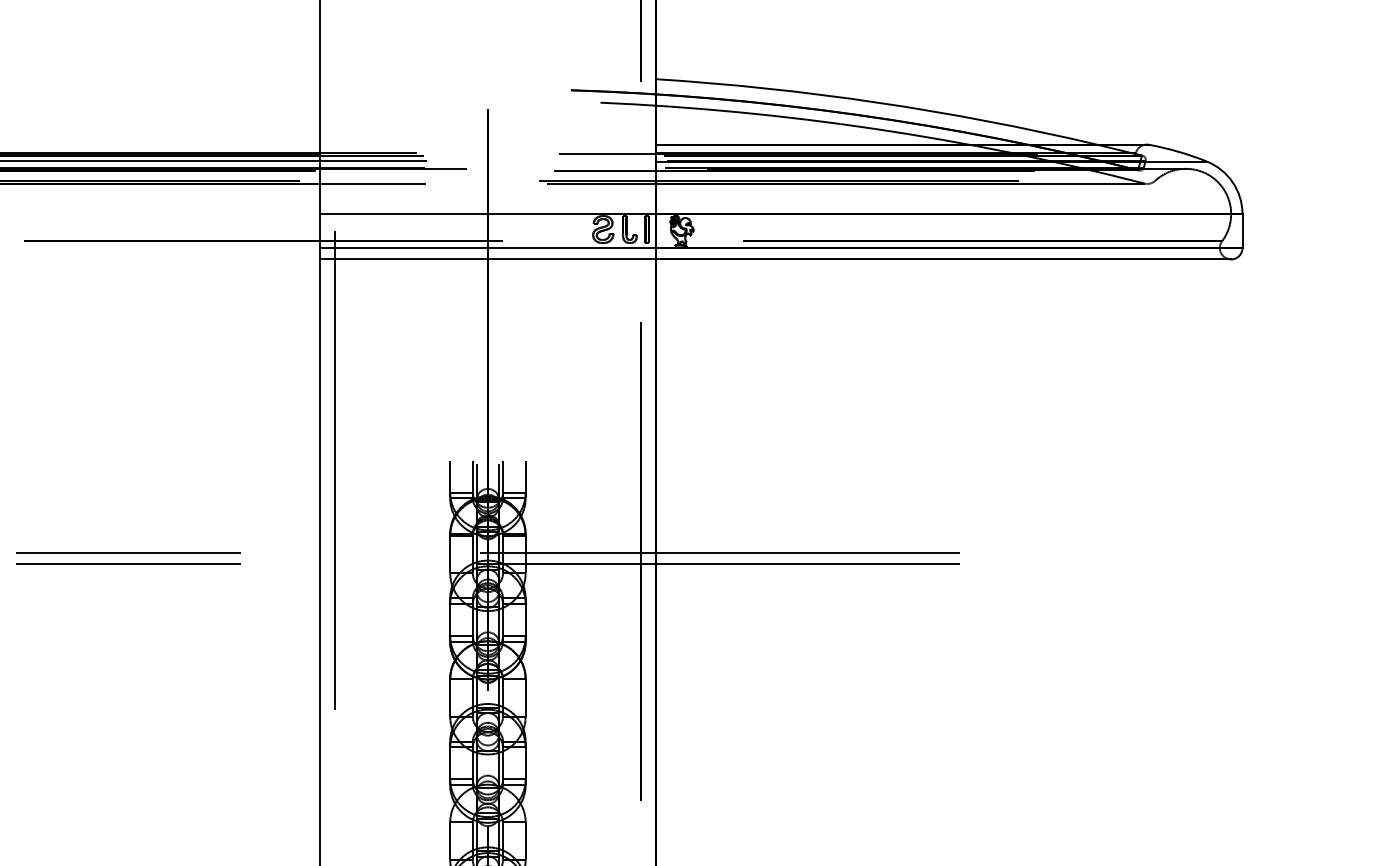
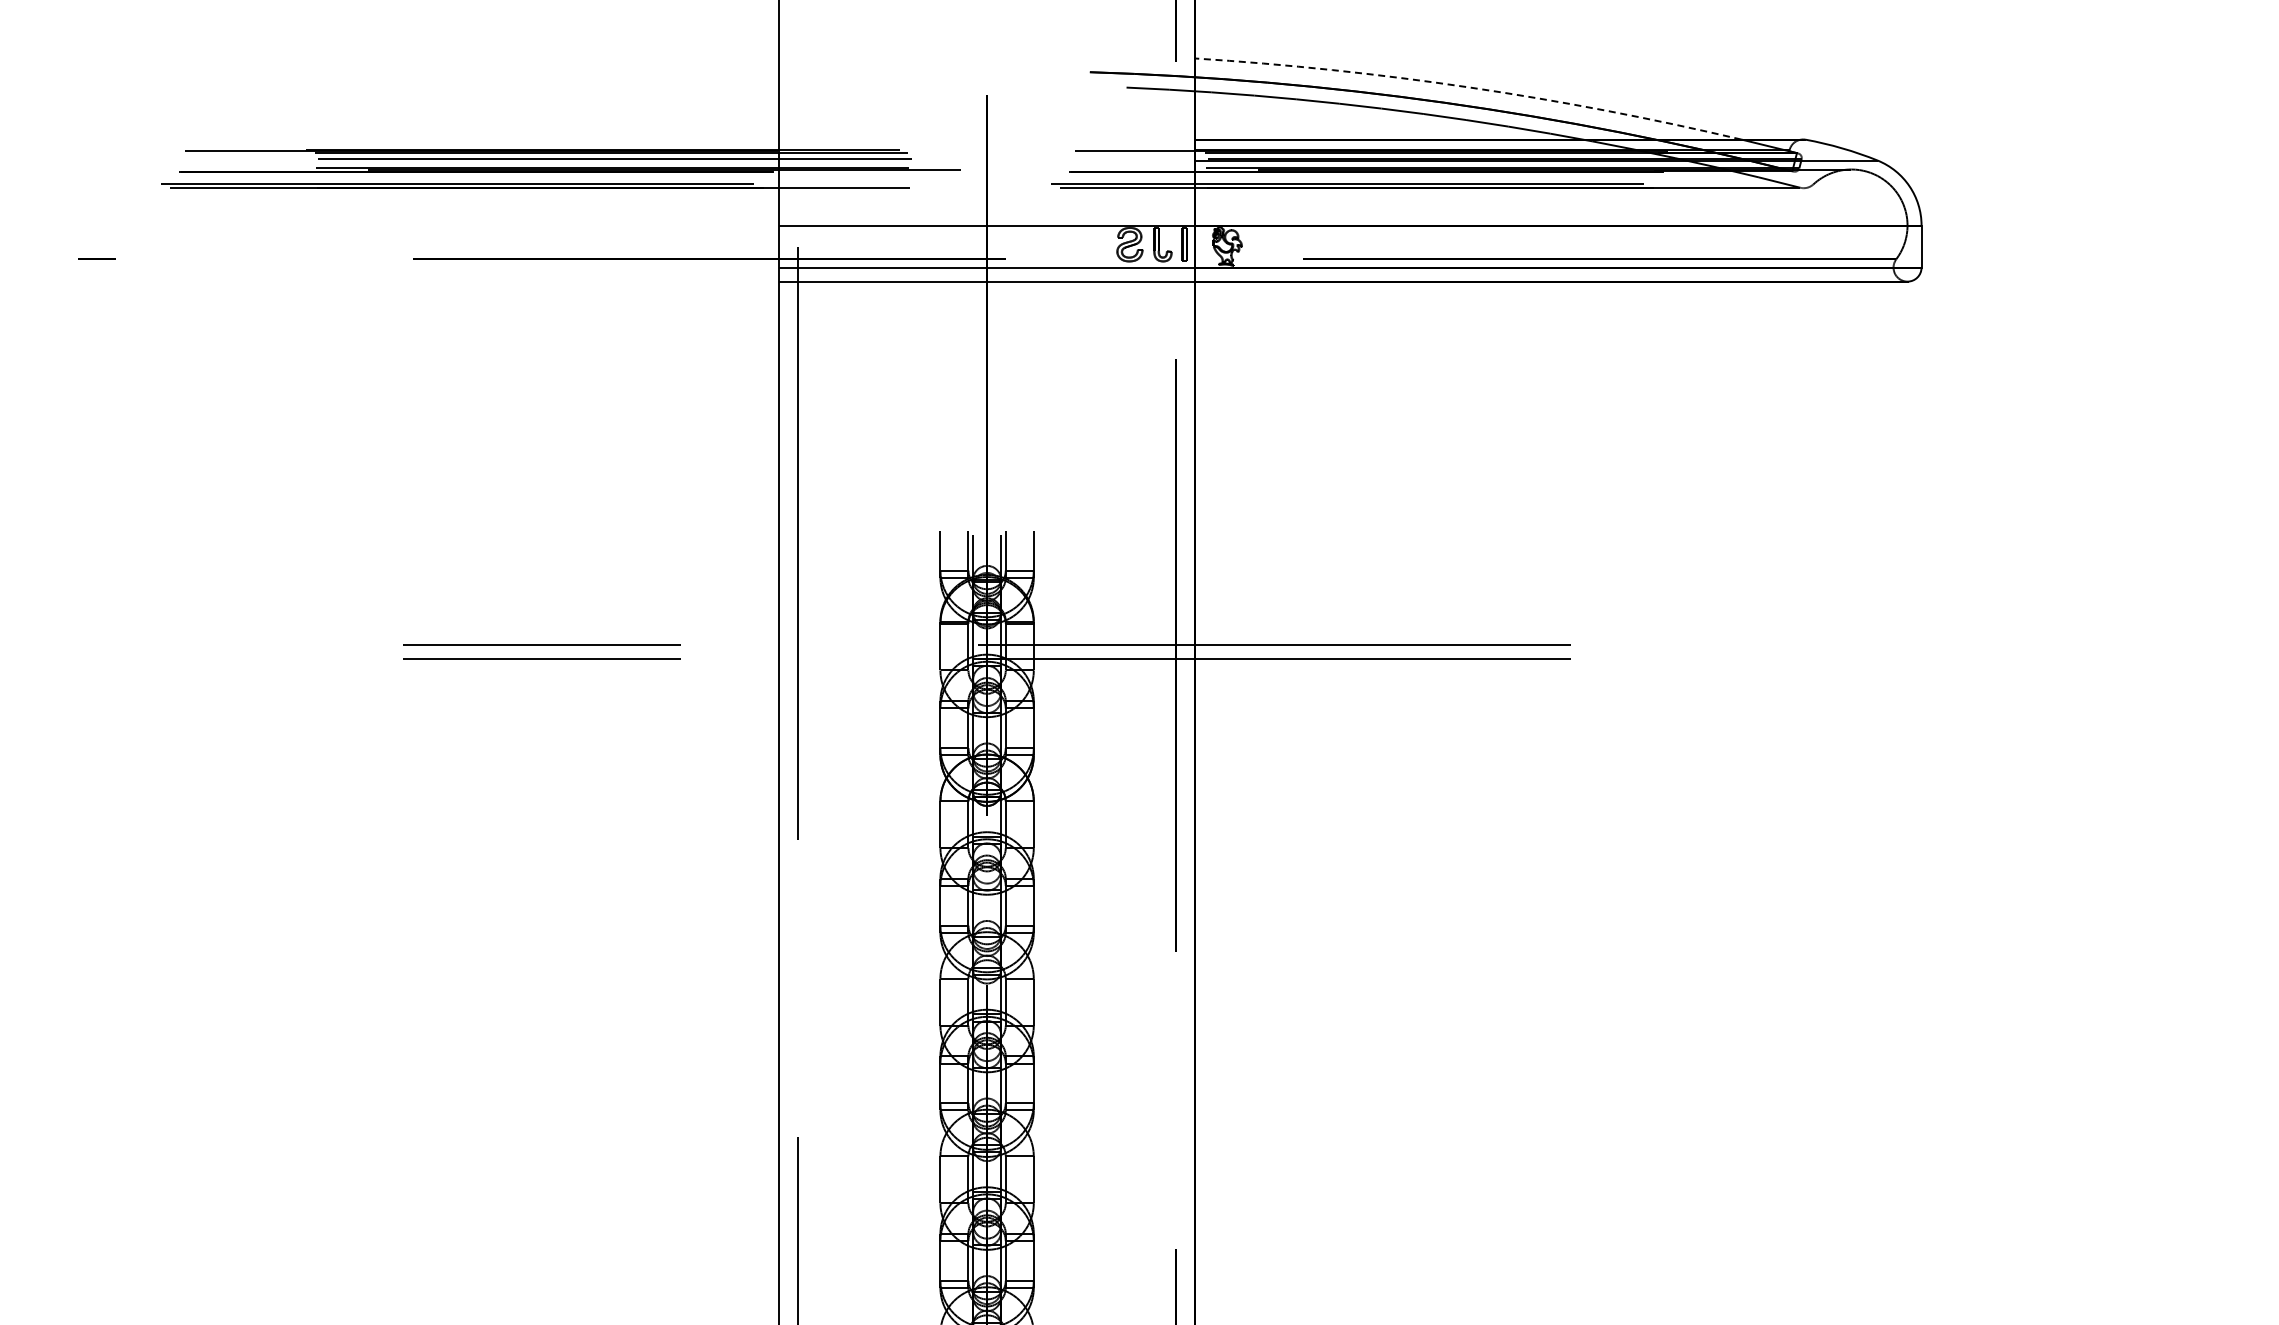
arc: (877, 102) -> (1469, 87), solid -> dashed

